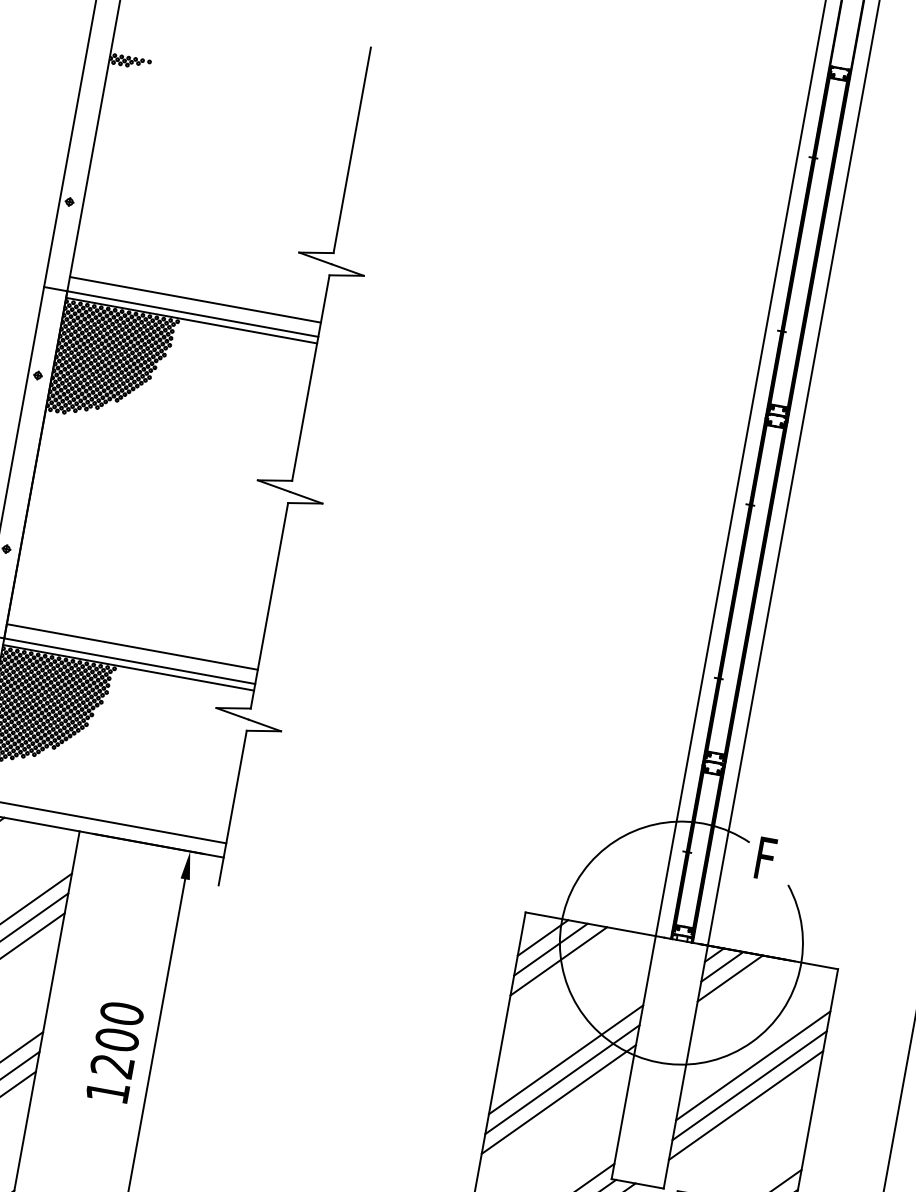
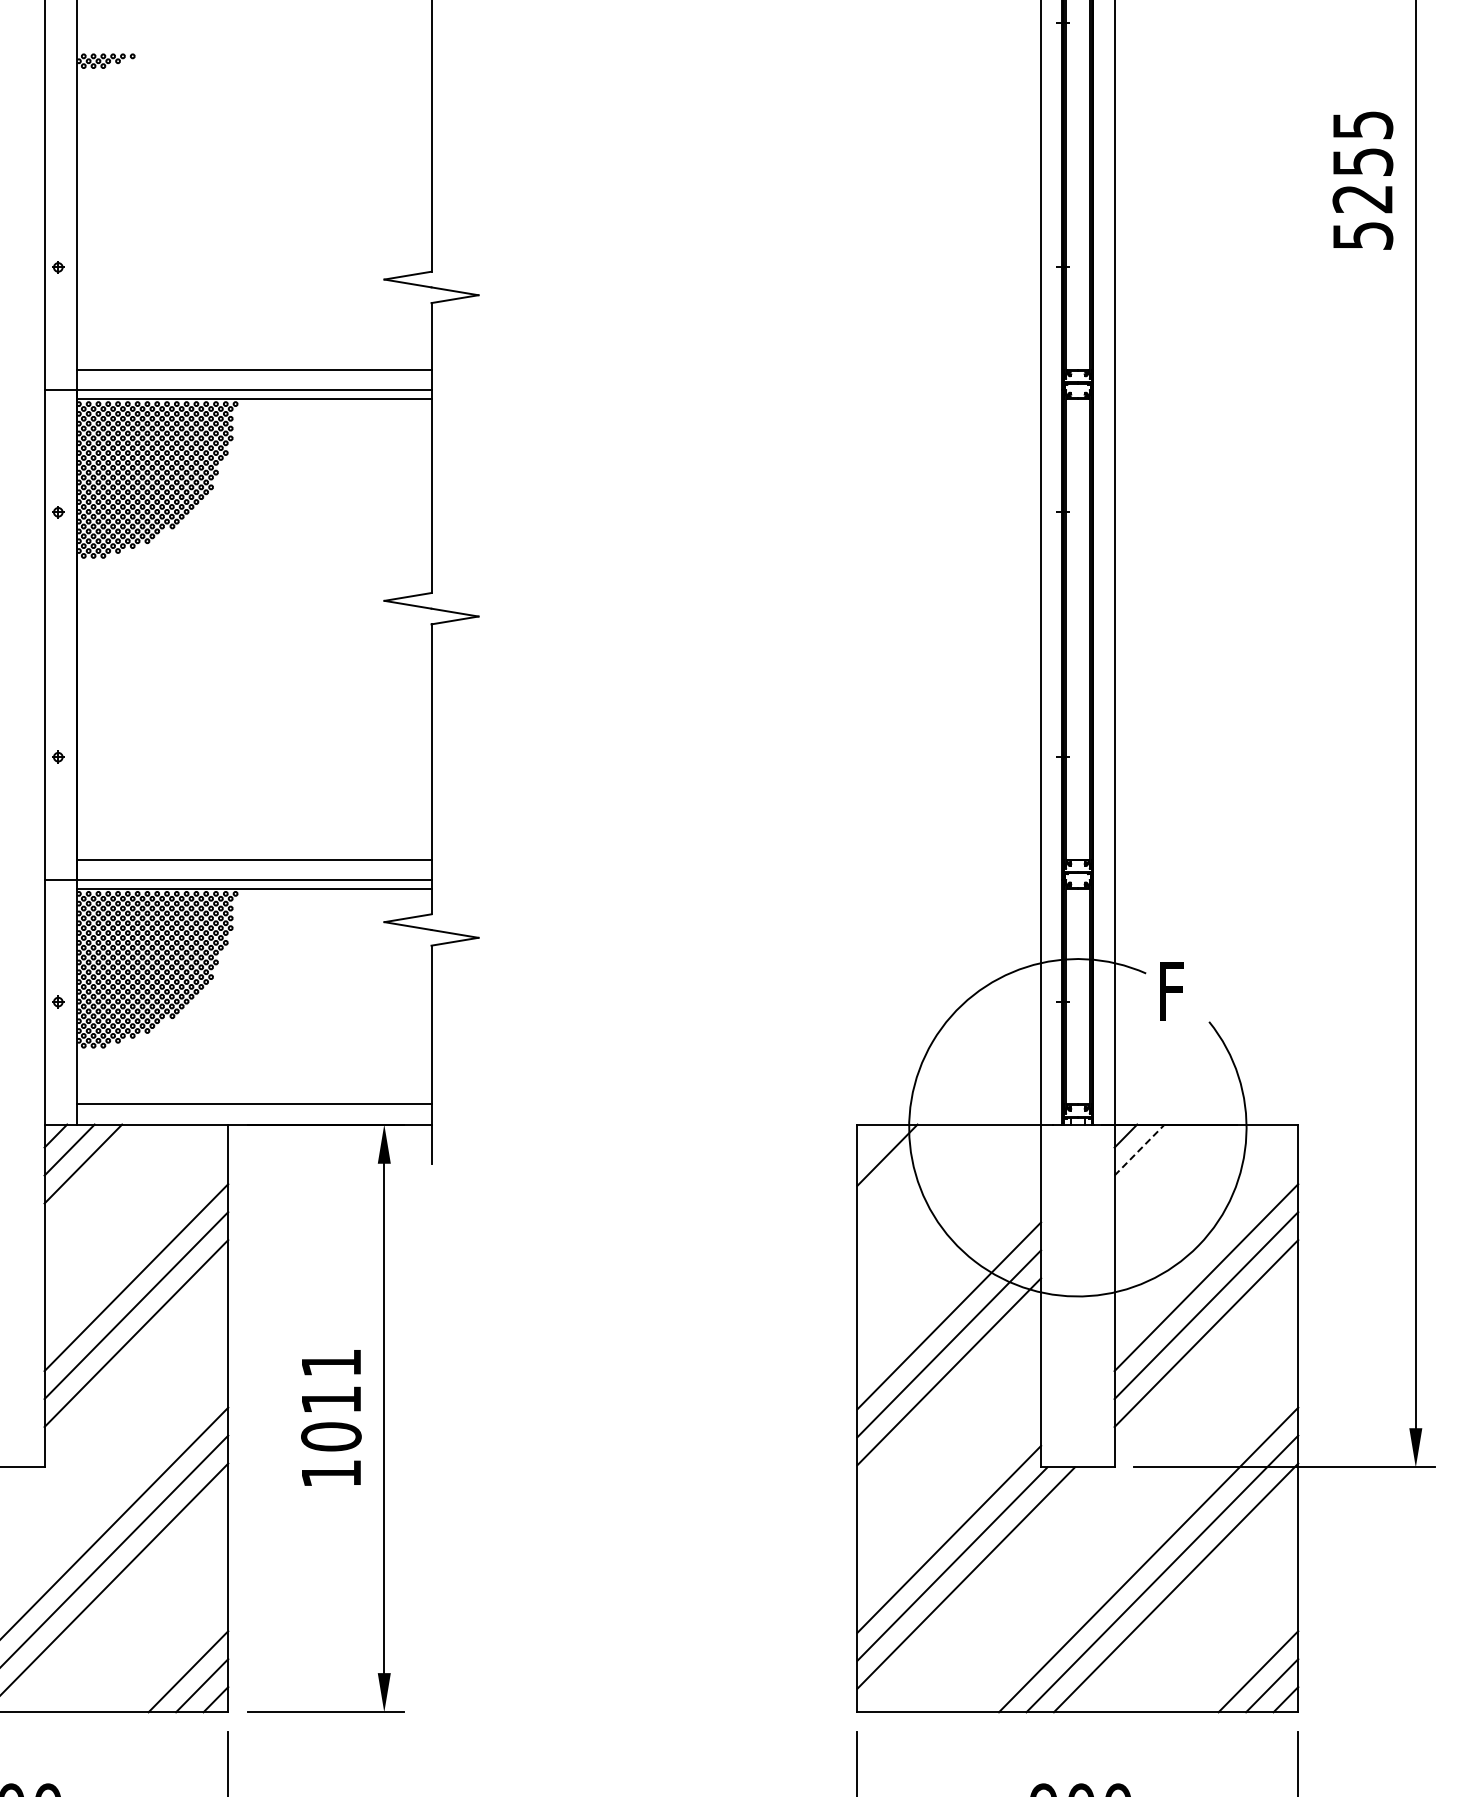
line: (551, 949) -> (901, 1168), removed
line: (558, 960) -> (914, 1182), removed
line: (722, 967) -> (1139, 1150), solid -> dashed
line: (730, 978) -> (1153, 1163), removed
text: (117, 1039) -> (331, 1399), 1200 -> 1011

